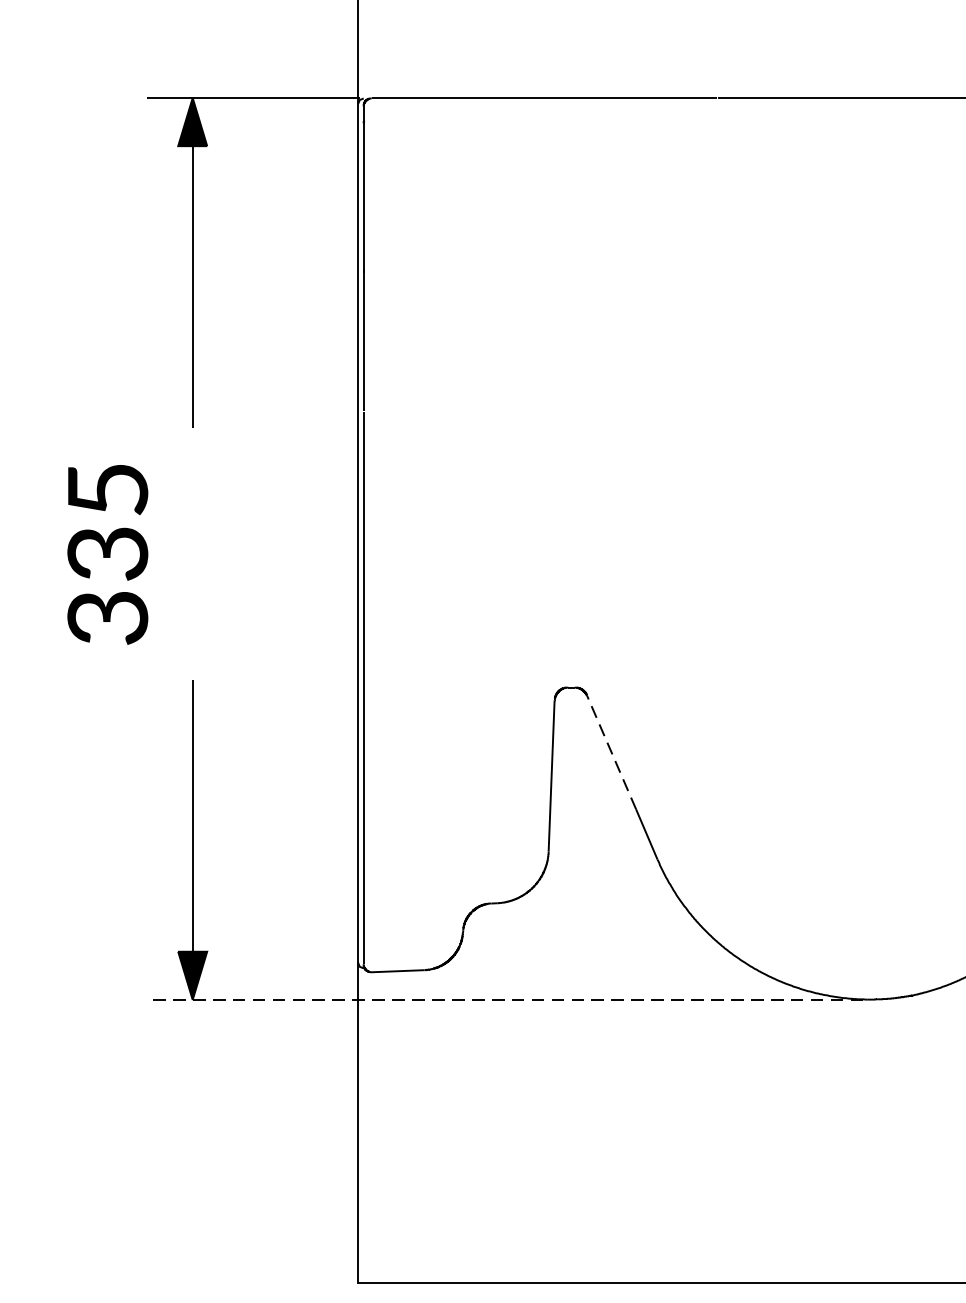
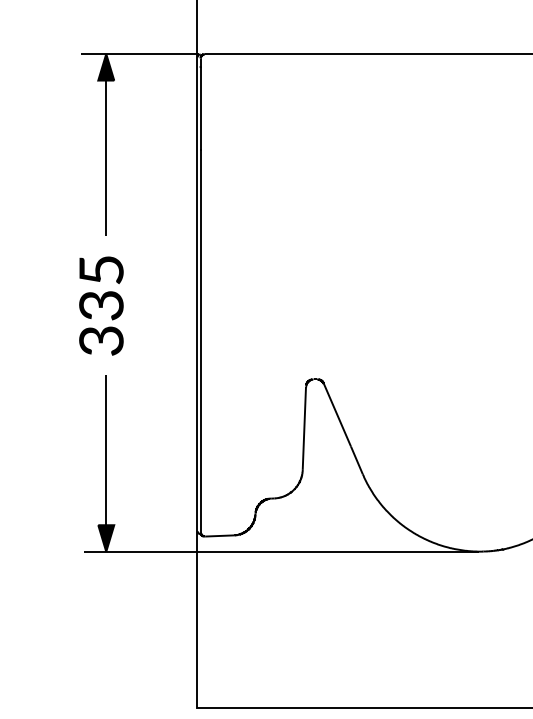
text: (107, 553) -> (101, 305), moved
line: (611, 751) -> (337, 414), dashed -> solid
line: (511, 999) -> (282, 551), dashed -> solid

